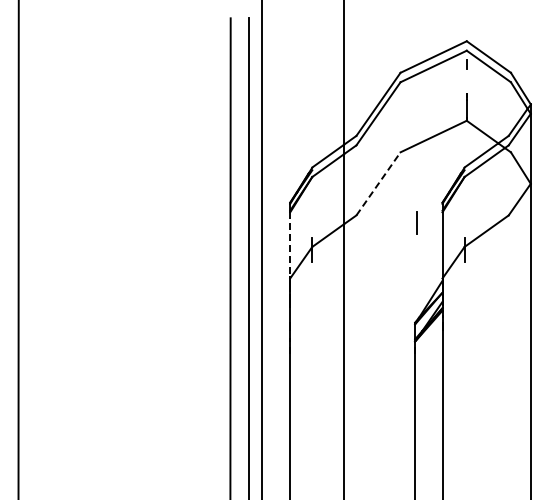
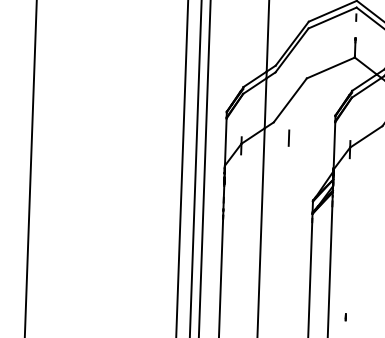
line: (378, 183) -> (290, 100), dashed -> solid
line: (416, 222) -> (289, 137), moved
line: (290, 245) -> (225, 142), dashed -> solid
part: (466, 484) -> (345, 317), added

